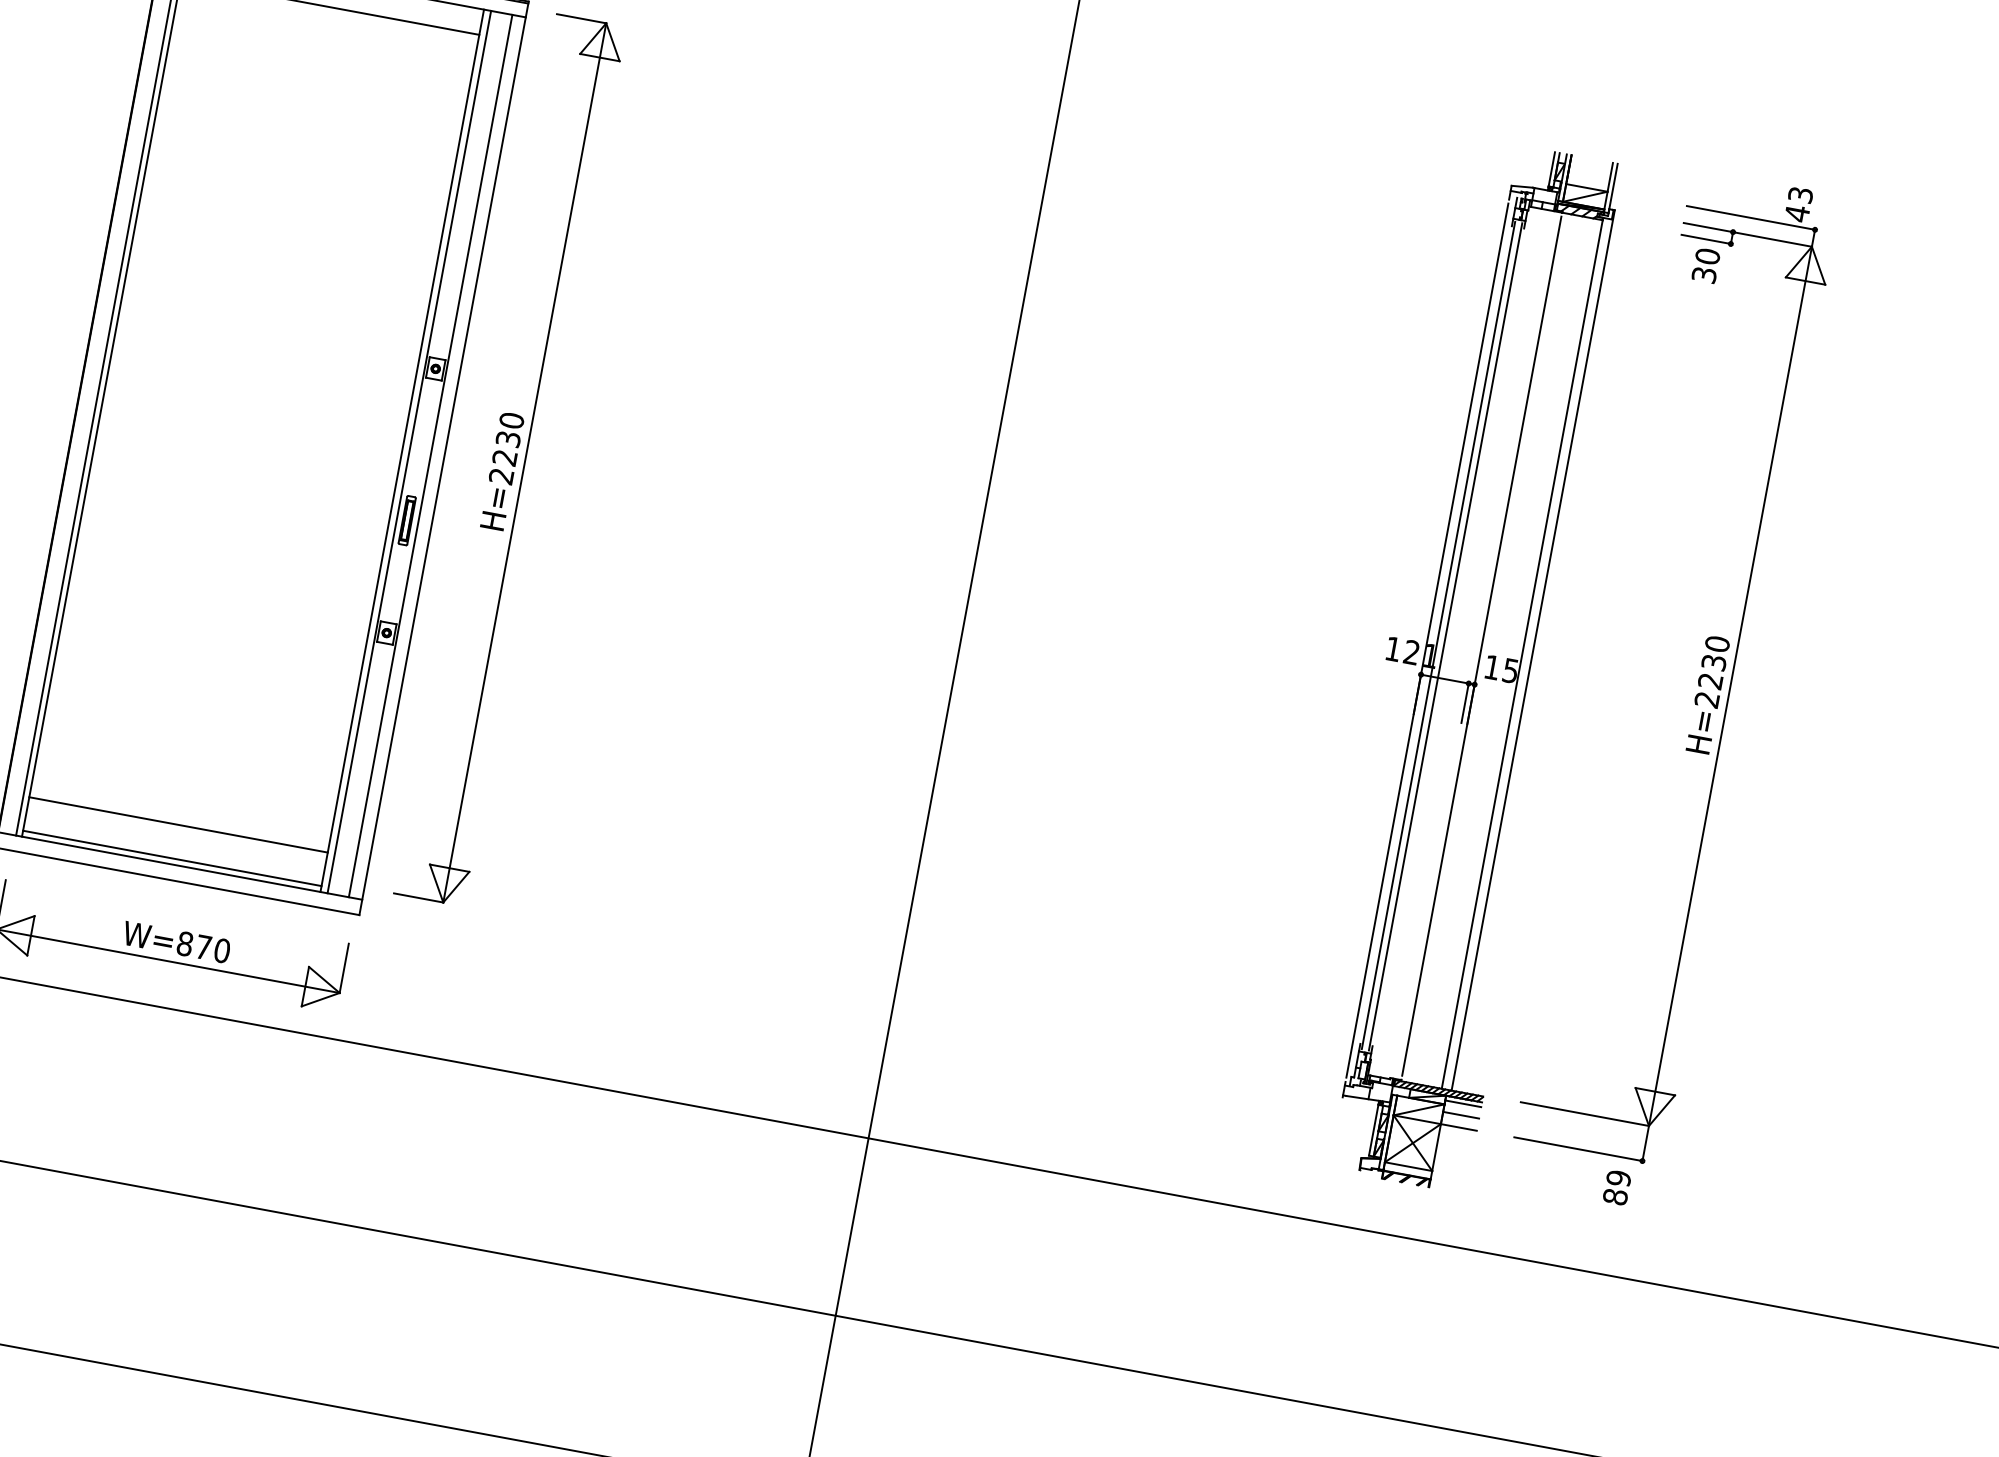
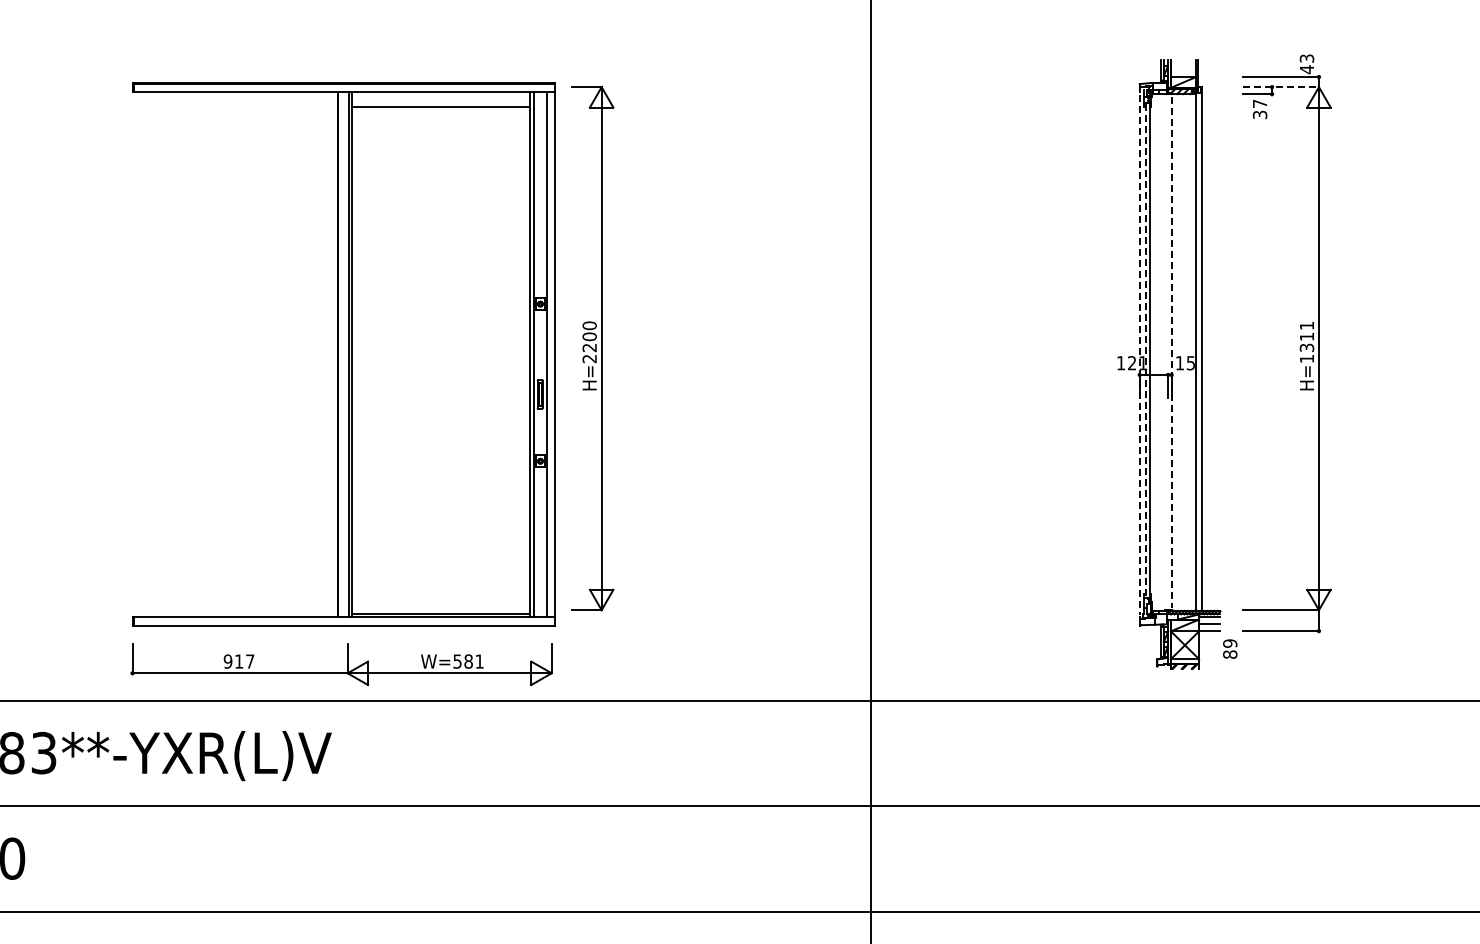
line: (1748, 235) -> (1281, 87), solid -> dashed
text: (1706, 255) -> (1259, 103), 30 -> 37
text: (508, 438) -> (589, 336), H=2230 -> H=2200
line: (1438, 637) -> (1145, 351), solid -> dashed
line: (1426, 641) -> (1139, 355), solid -> dashed
line: (1481, 646) -> (1171, 352), solid -> dashed
text: (1711, 672) -> (1306, 342), H=2230 -> H=1311
line: (177, 824) -> (440, 593), removed
text: (203, 947) -> (468, 661), W=870 -> W=581
text: (1617, 1186) -> (1230, 648), moved

